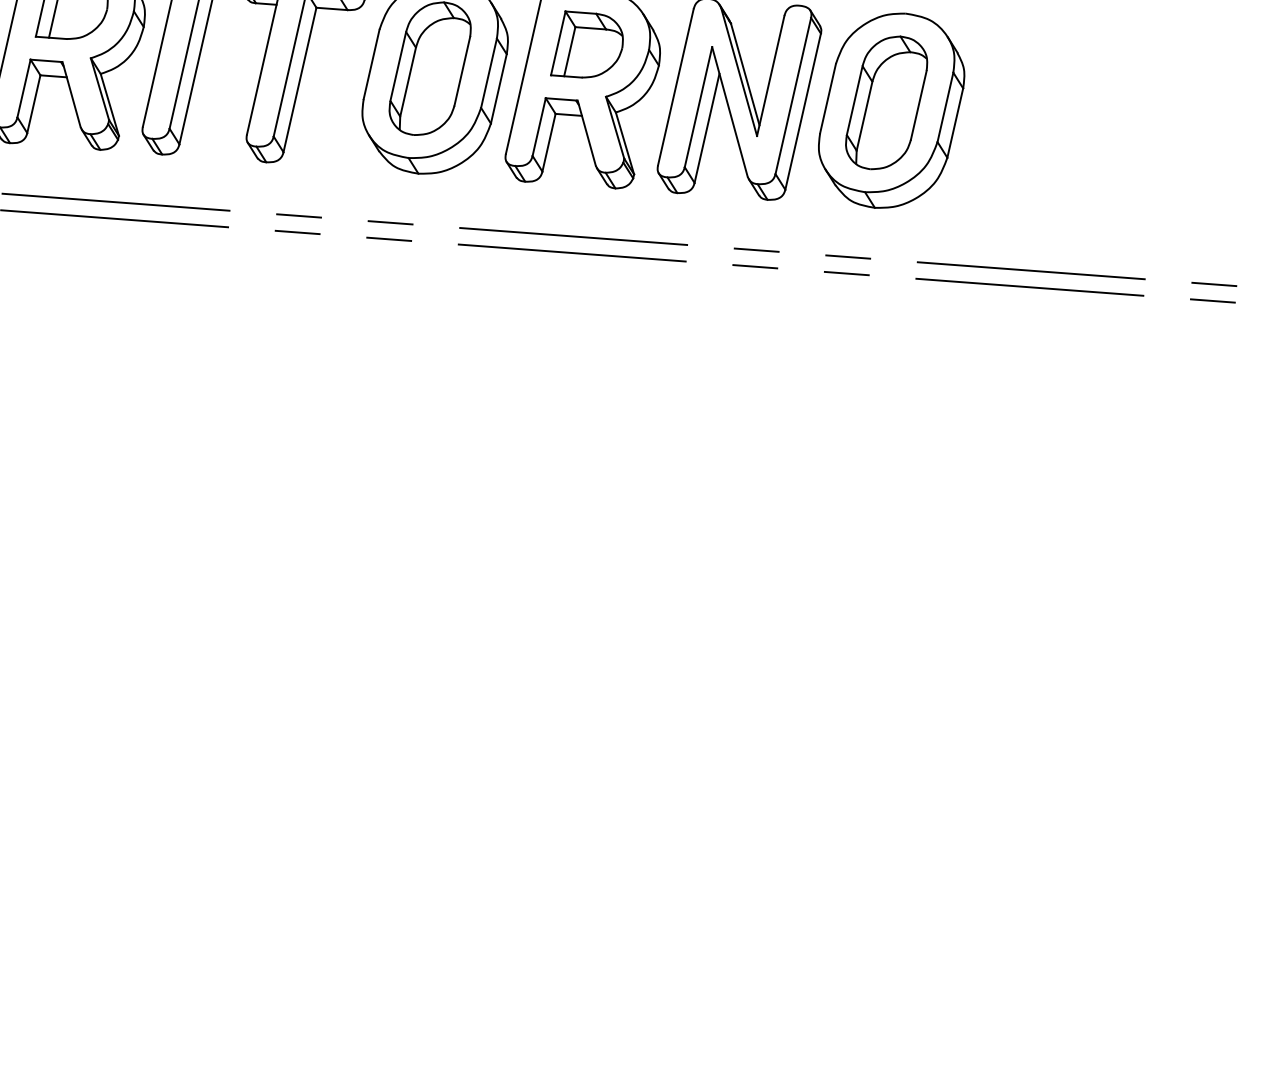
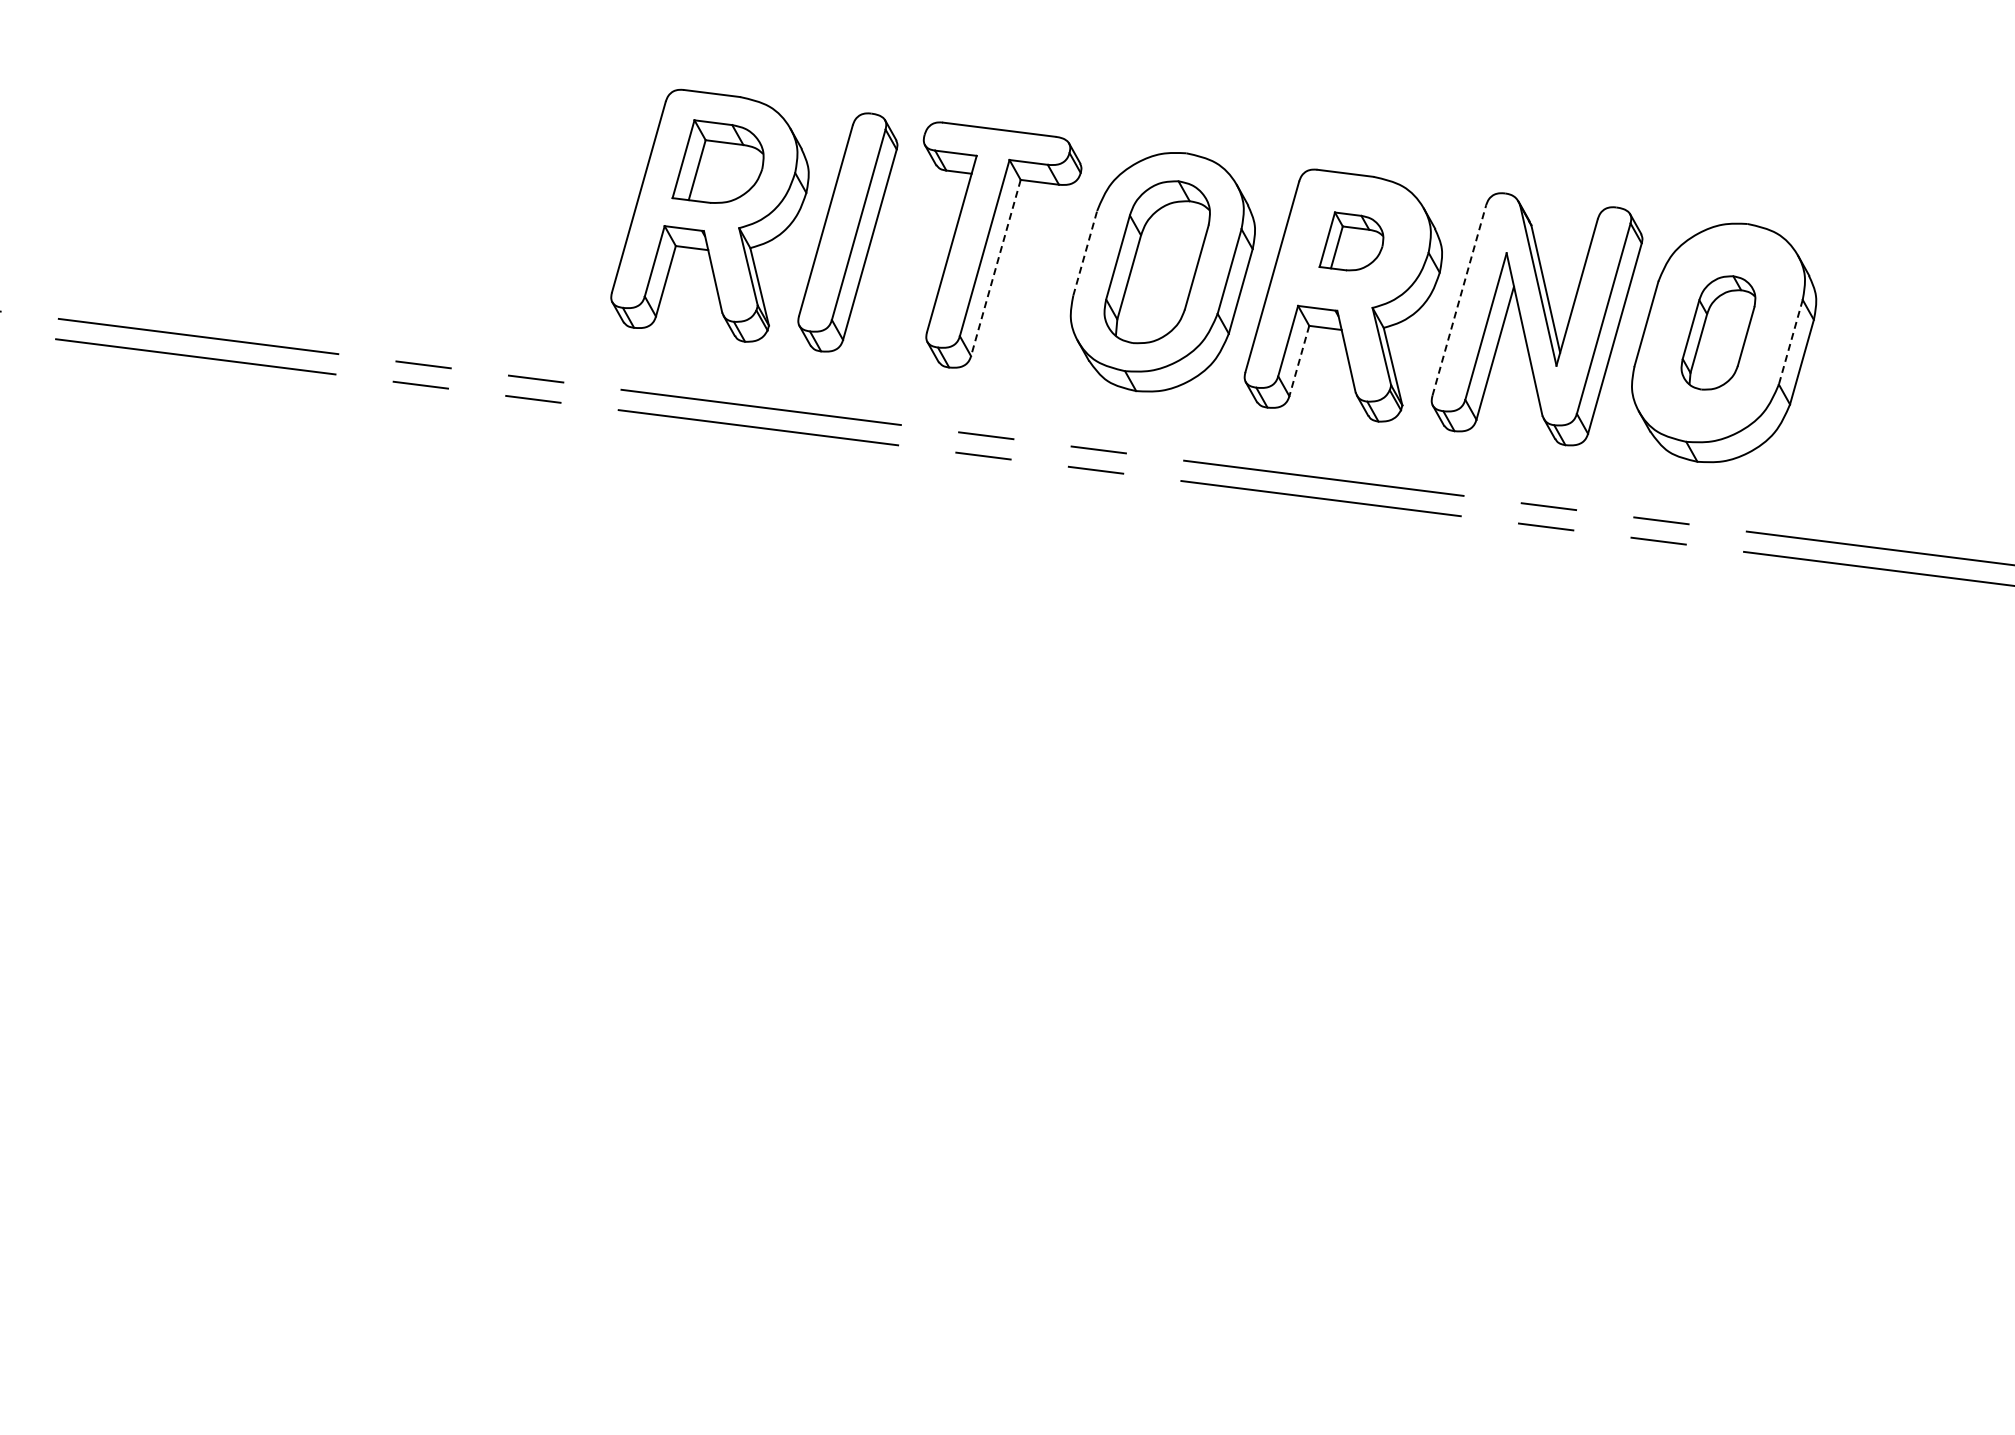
part: (586, 43) -> (1351, 241), size x0.7
line: (371, 64) -> (1085, 253), solid -> dashed
line: (299, 80) -> (995, 268), solid -> dashed
line: (675, 87) -> (1459, 300), solid -> dashed
part: (886, 102) -> (1718, 332), size x0.7
line: (945, 107) -> (1790, 342), solid -> dashed
line: (549, 143) -> (1299, 361), solid -> dashed

